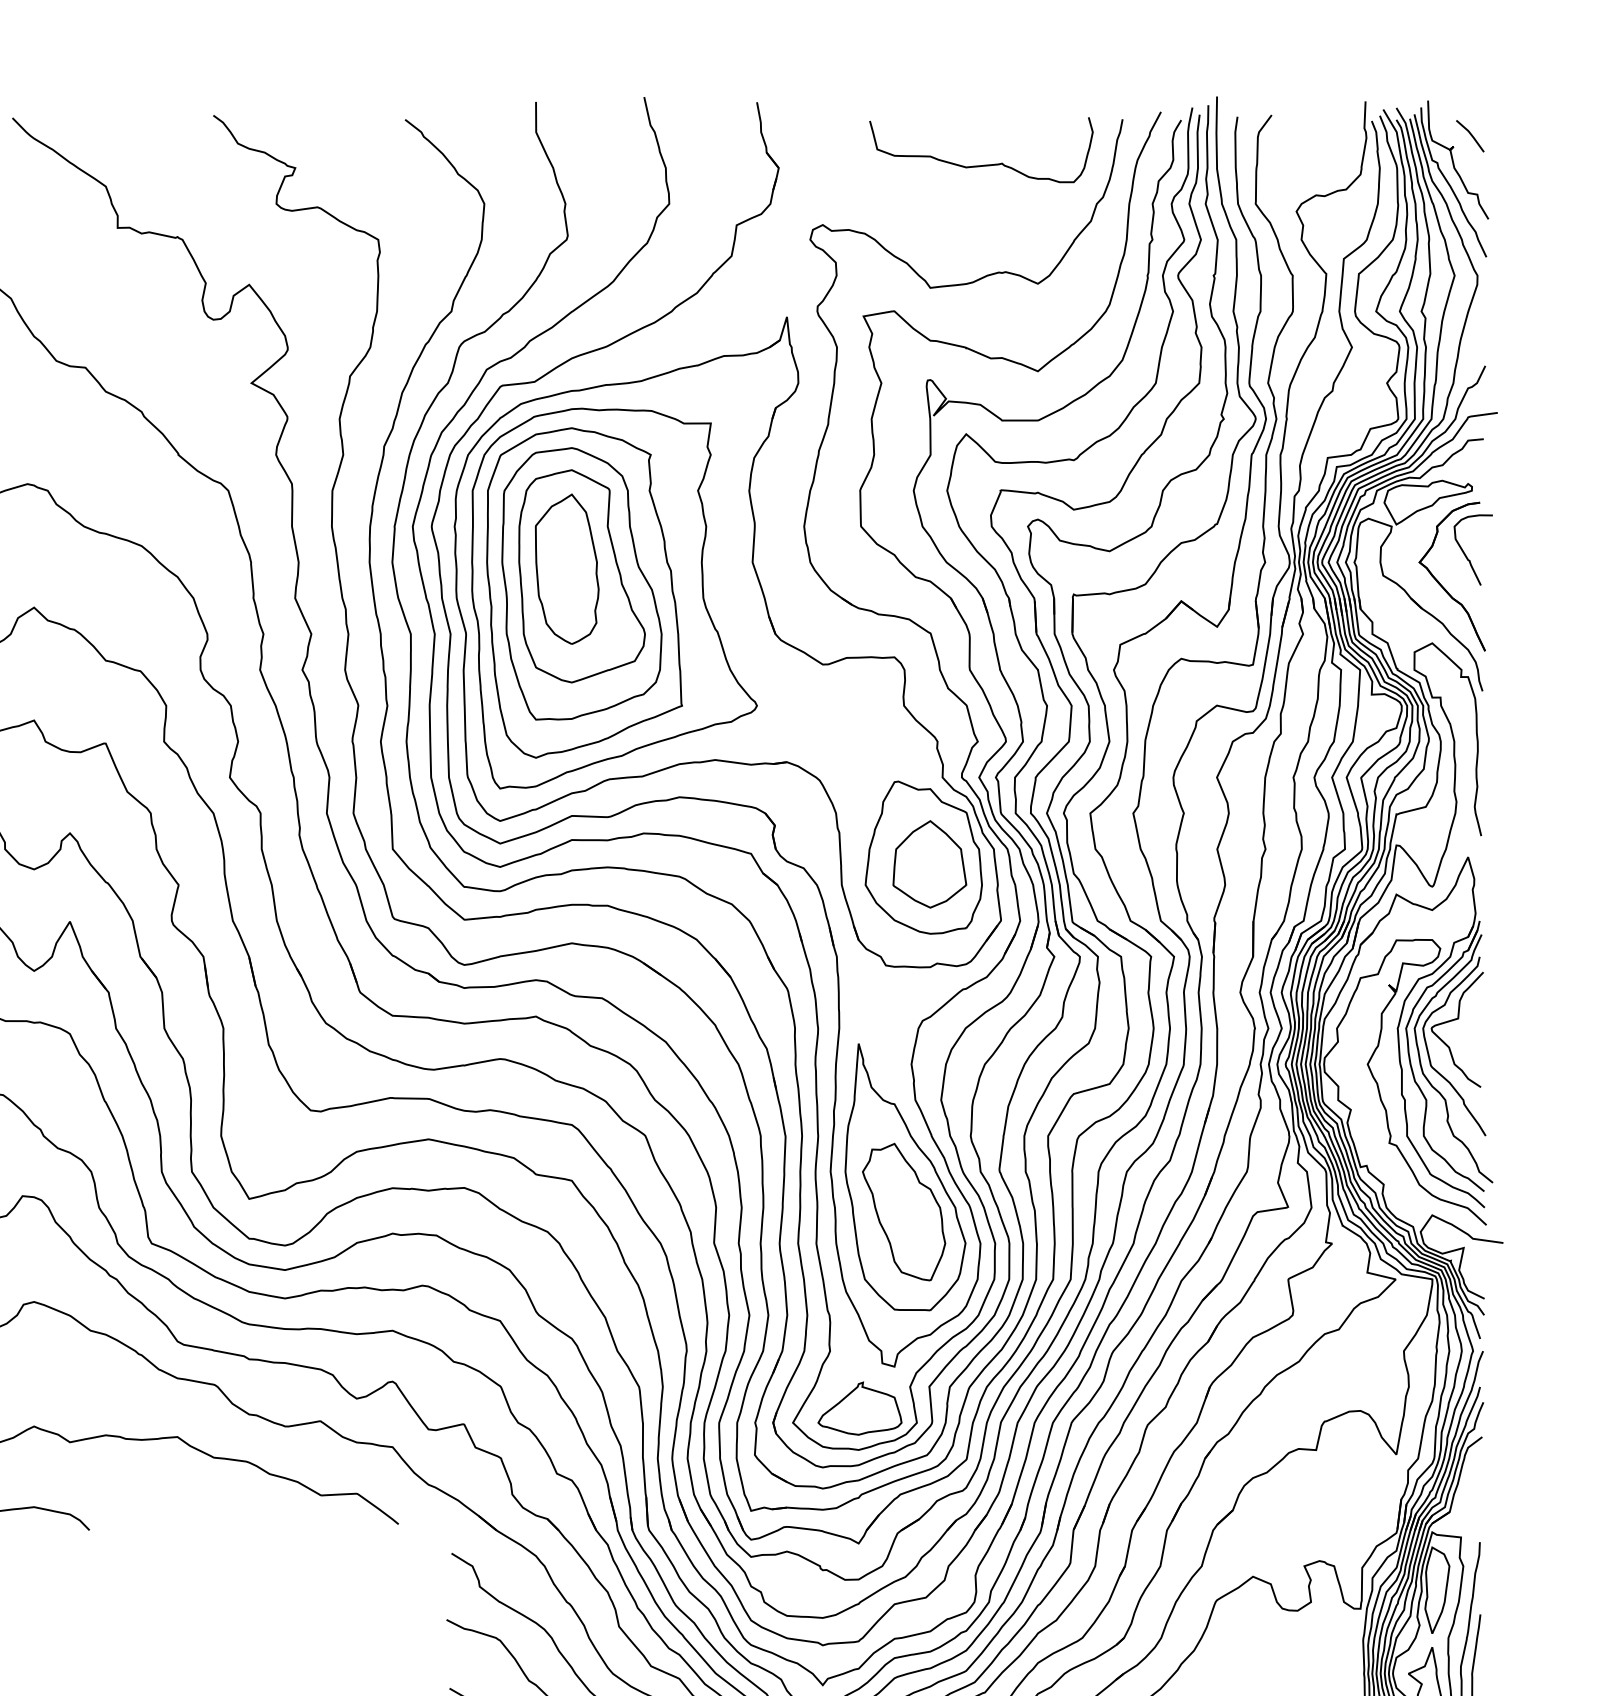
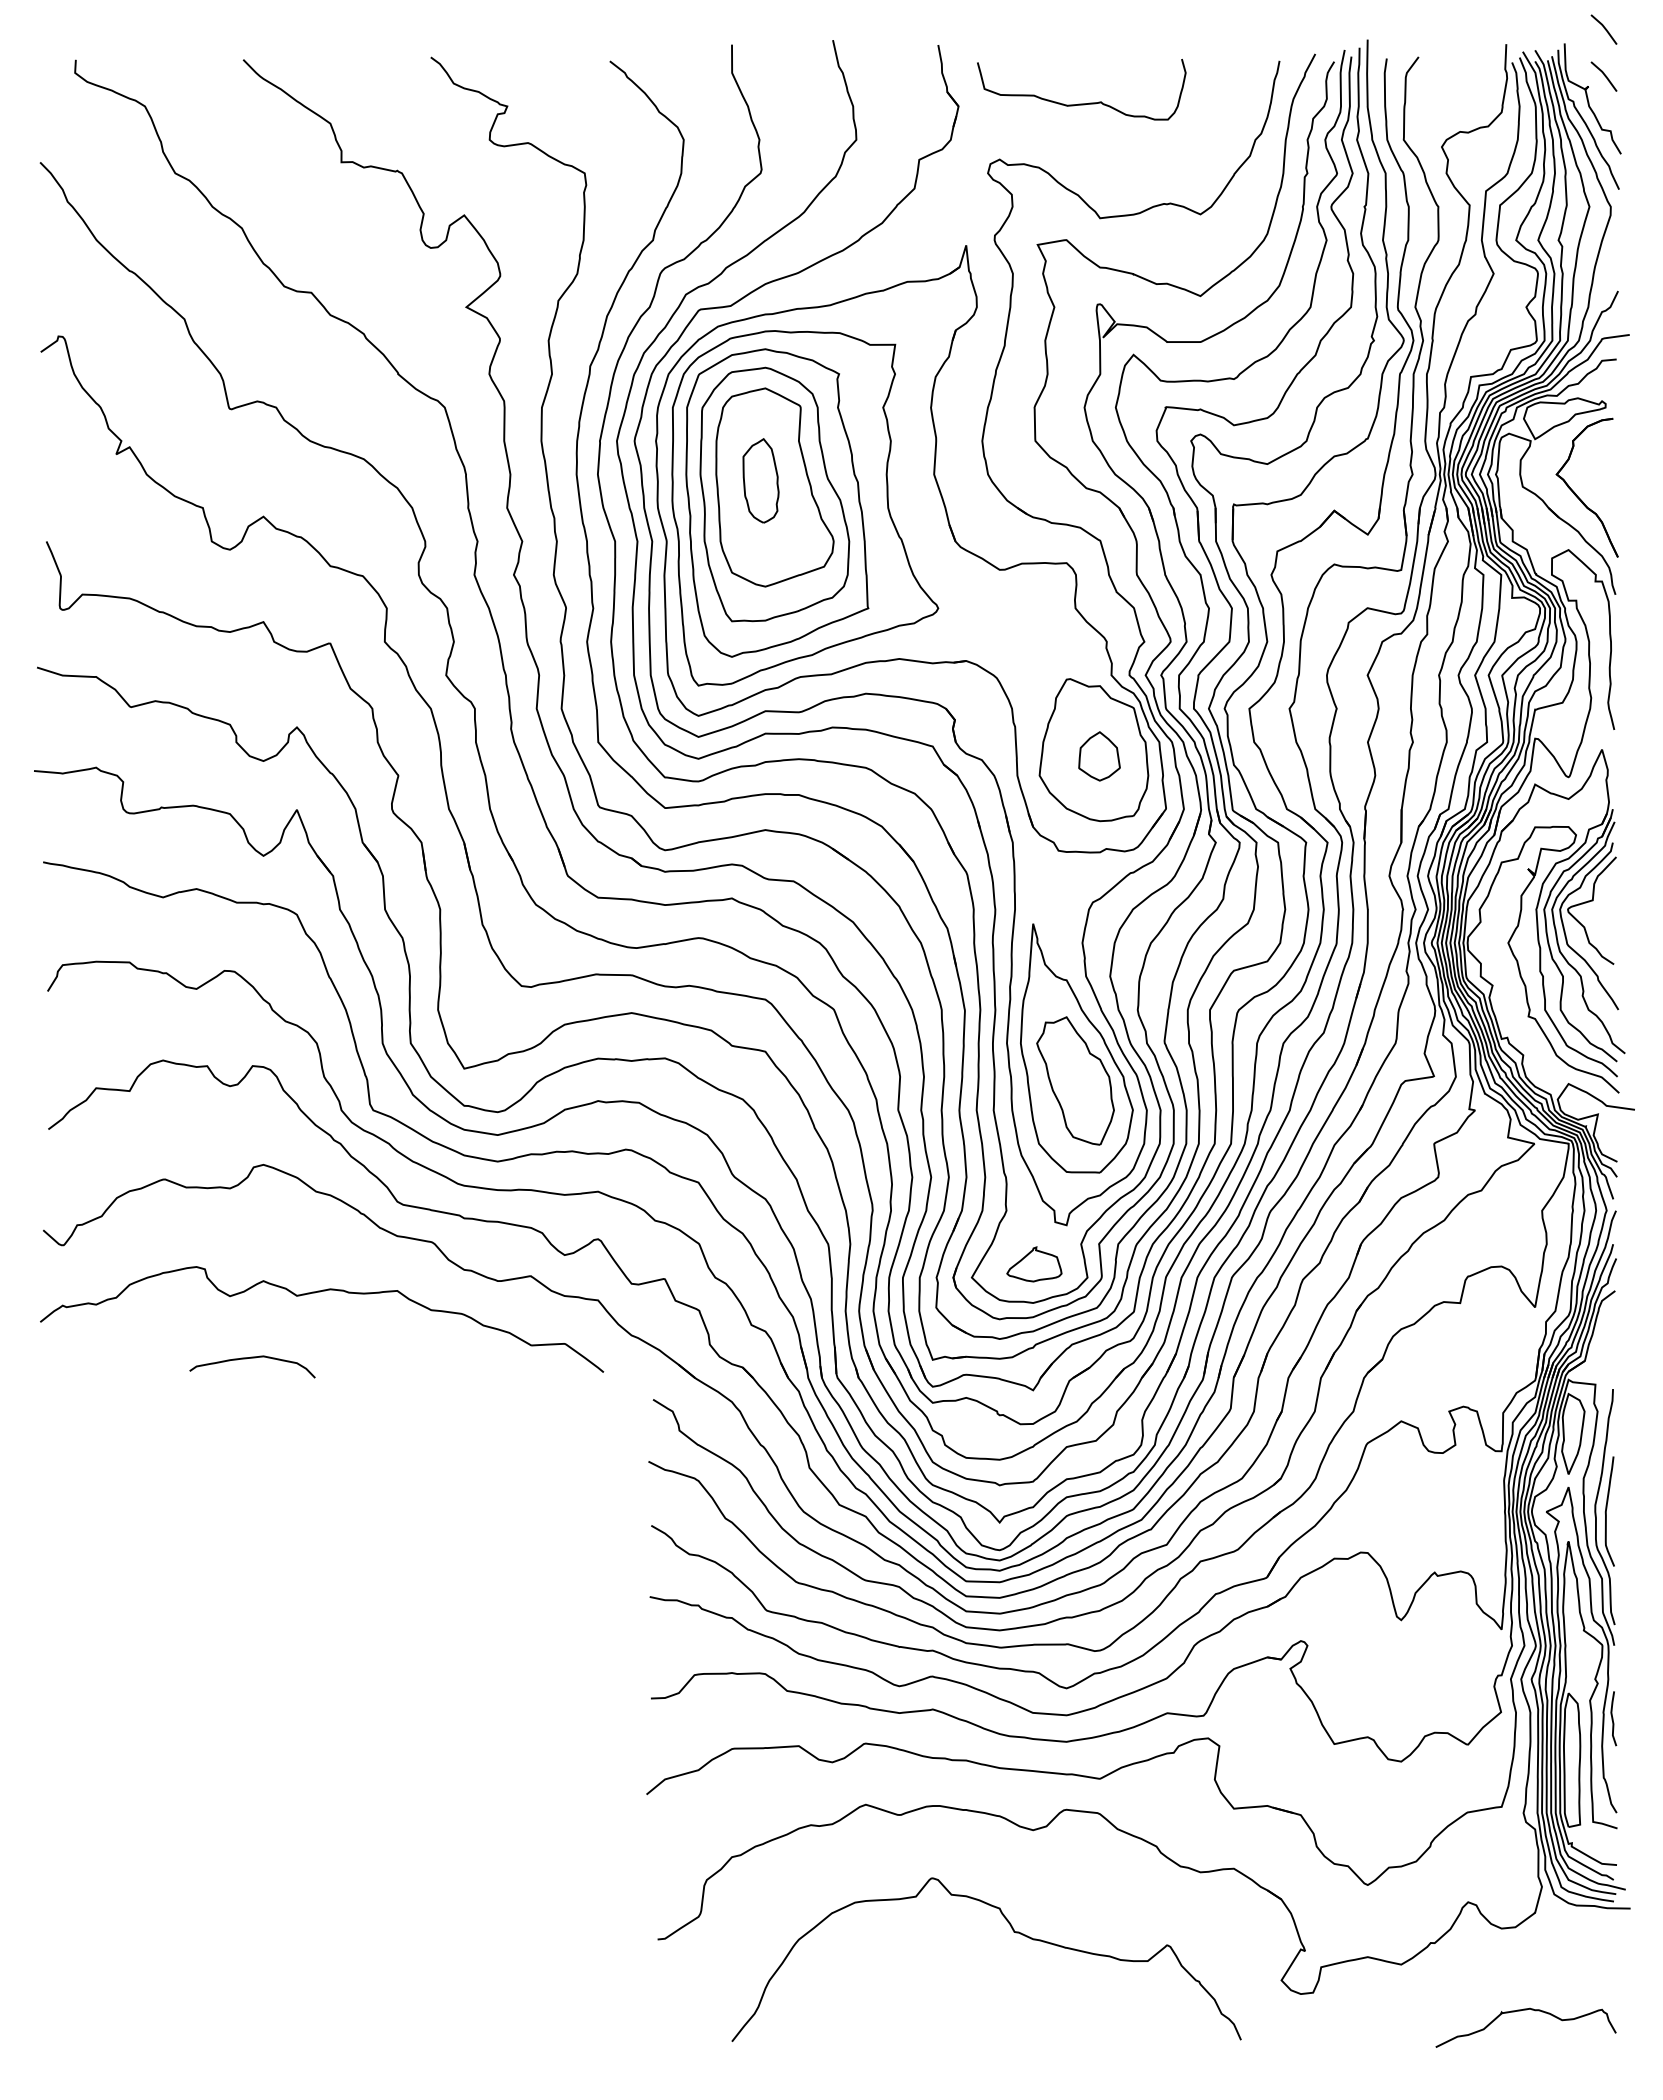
curve: (1469, 84) -> (1603, 28), added
curve: (981, 164) -> (1081, 103), moved
curve: (1465, 552) -> (1599, 465), removed
part: (566, 568) -> (760, 480), size x0.6
part: (929, 864) -> (1099, 756), size x0.6
part: (860, 1408) -> (1034, 1264), size x0.7

